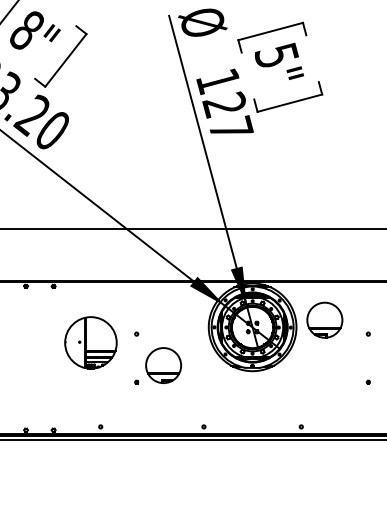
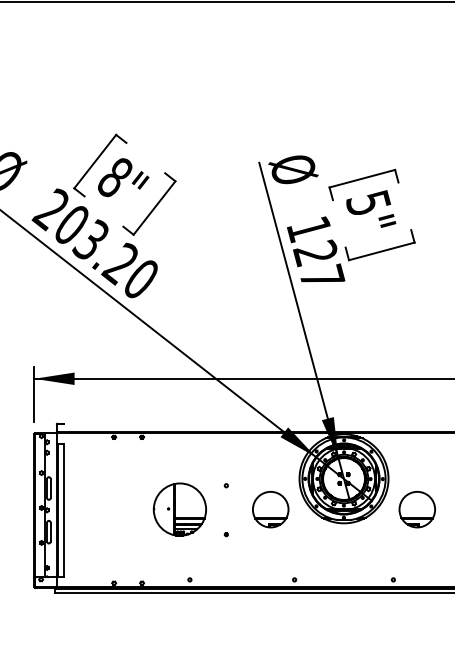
part: (324, 320) -> (416, 509), moved
part: (90, 342) -> (179, 509), moved
part: (163, 365) -> (270, 509), moved

